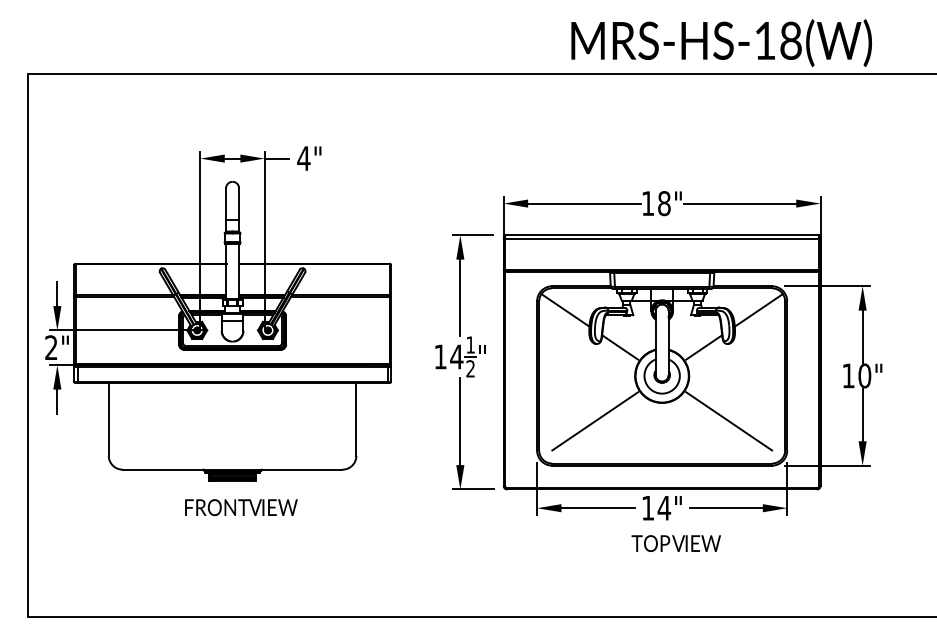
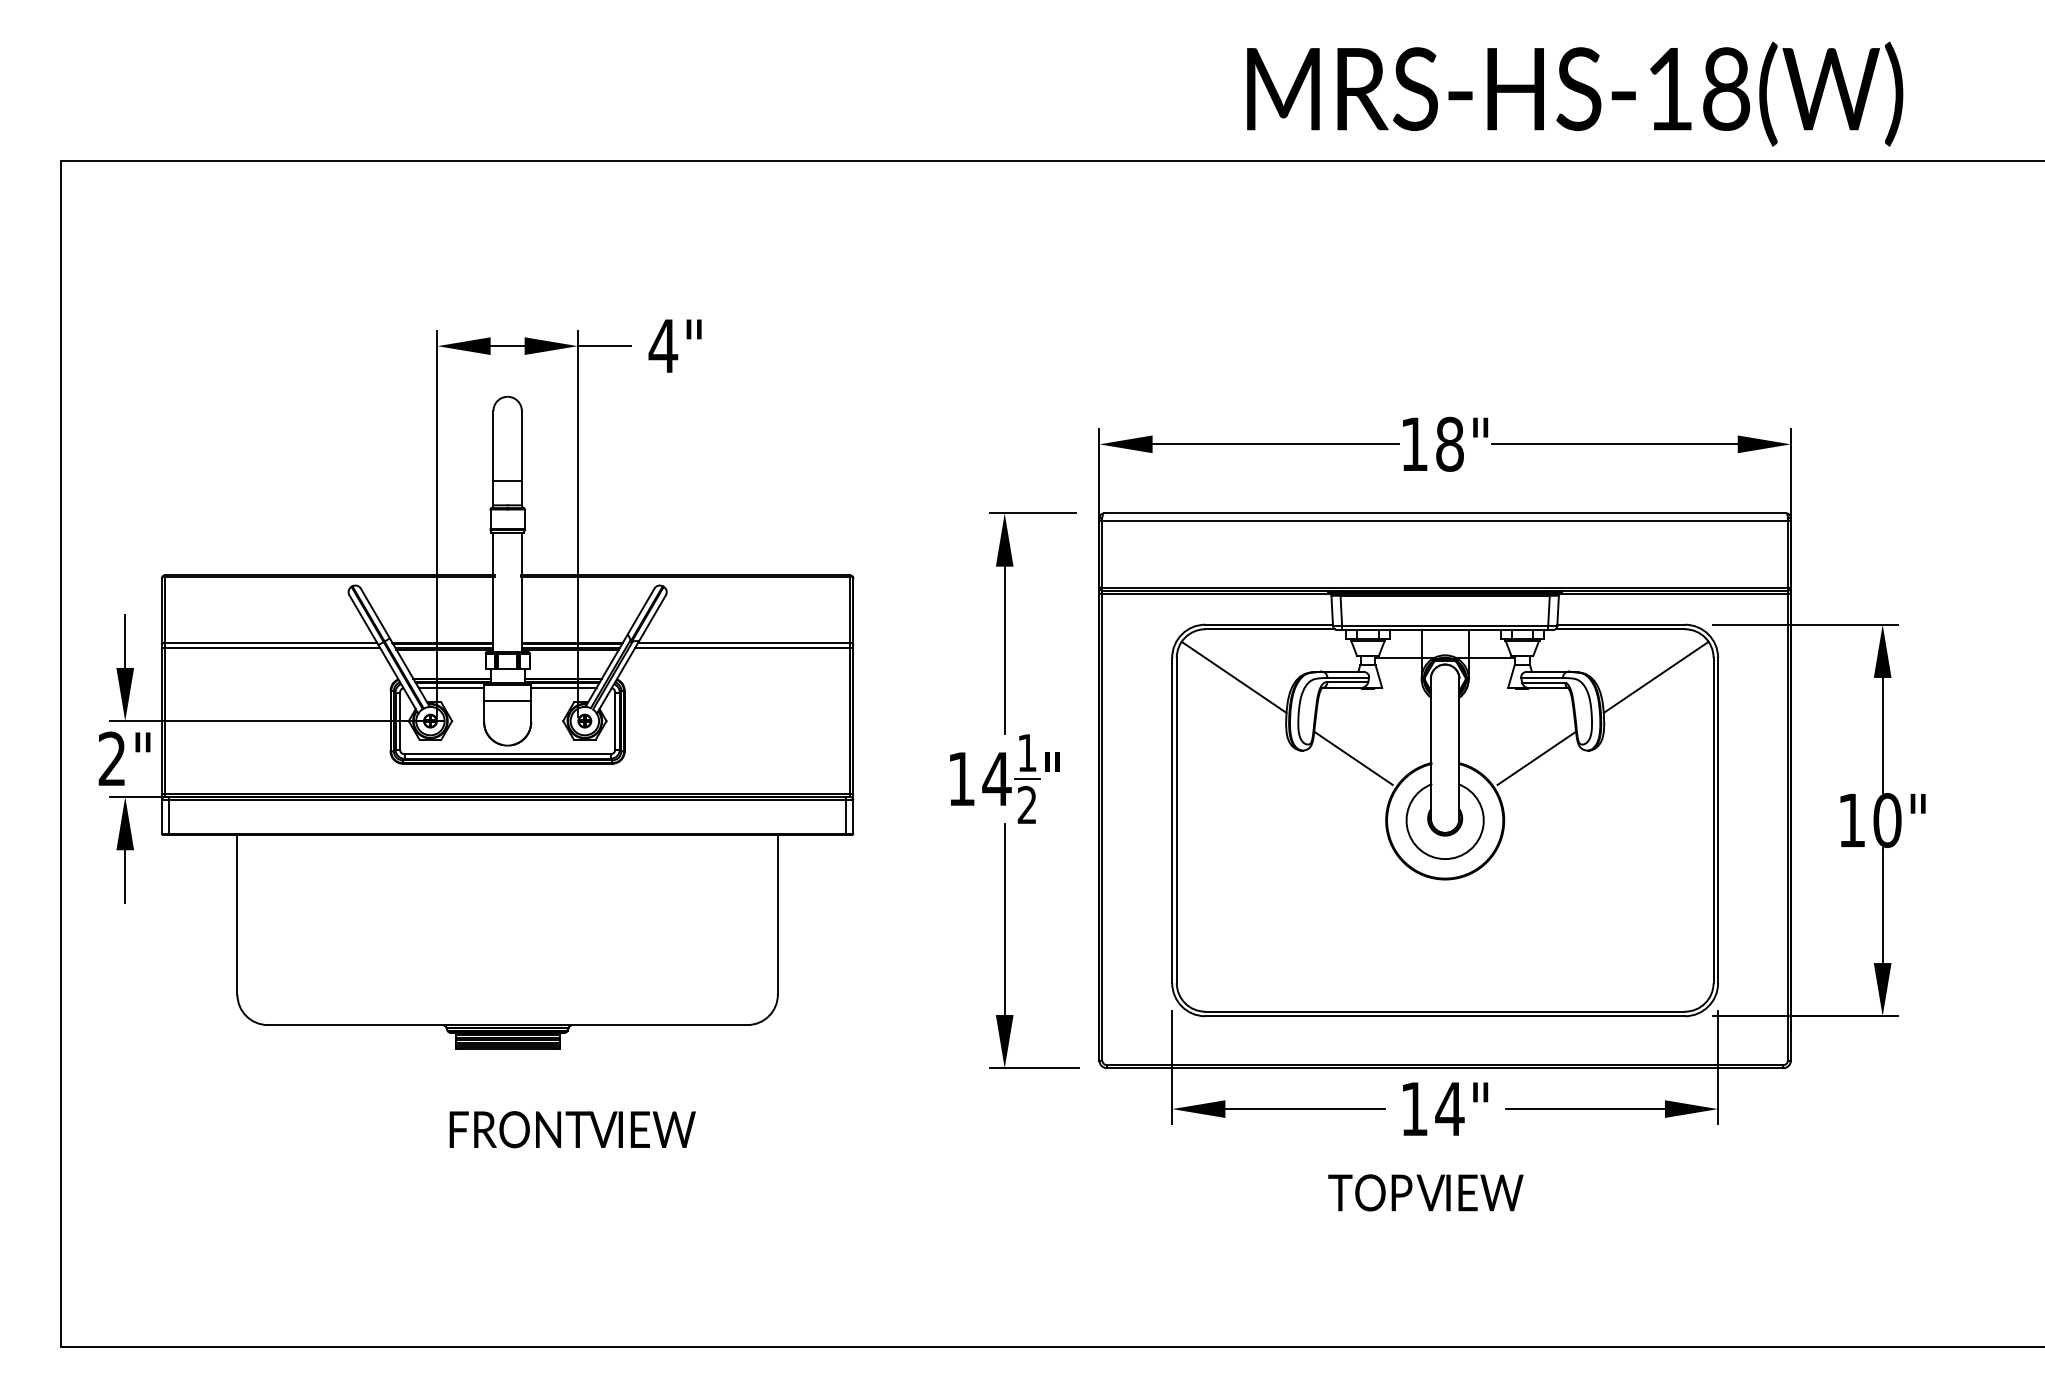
line: (595, 421) -> (1299, 919), removed
line: (729, 421) -> (1592, 919), removed
text: (241, 507) -> (572, 1129), moved
text: (675, 543) -> (1424, 1192), moved

